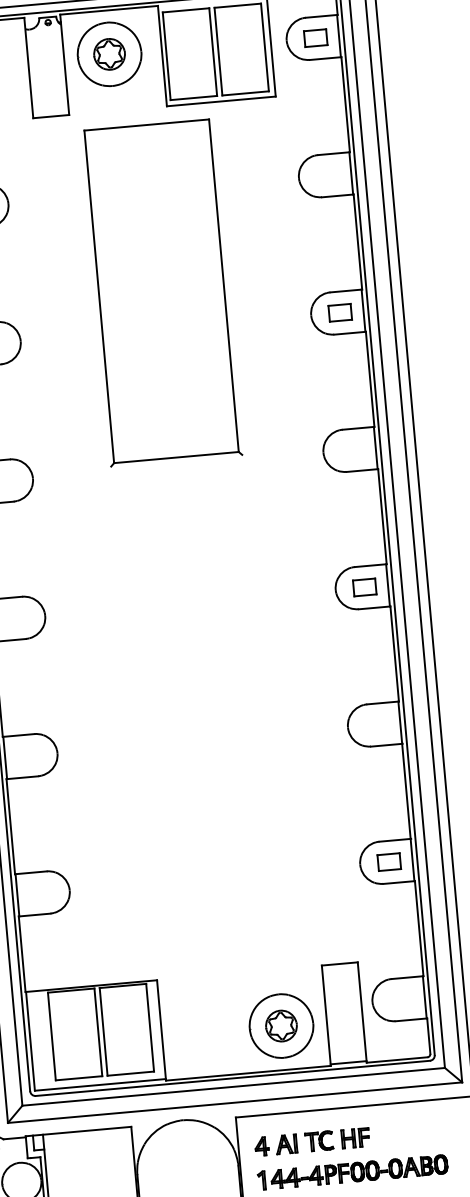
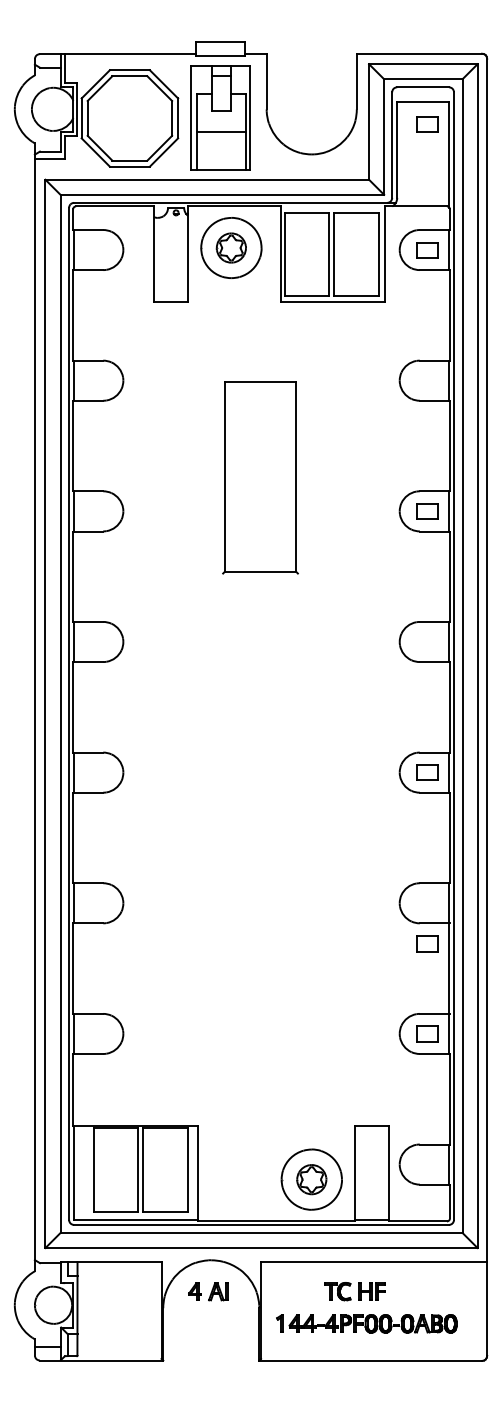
part: (161, 292) -> (260, 477), size x0.6
part: (380, 766) -> (427, 943), added
part: (275, 1145) -> (208, 1291), moved

